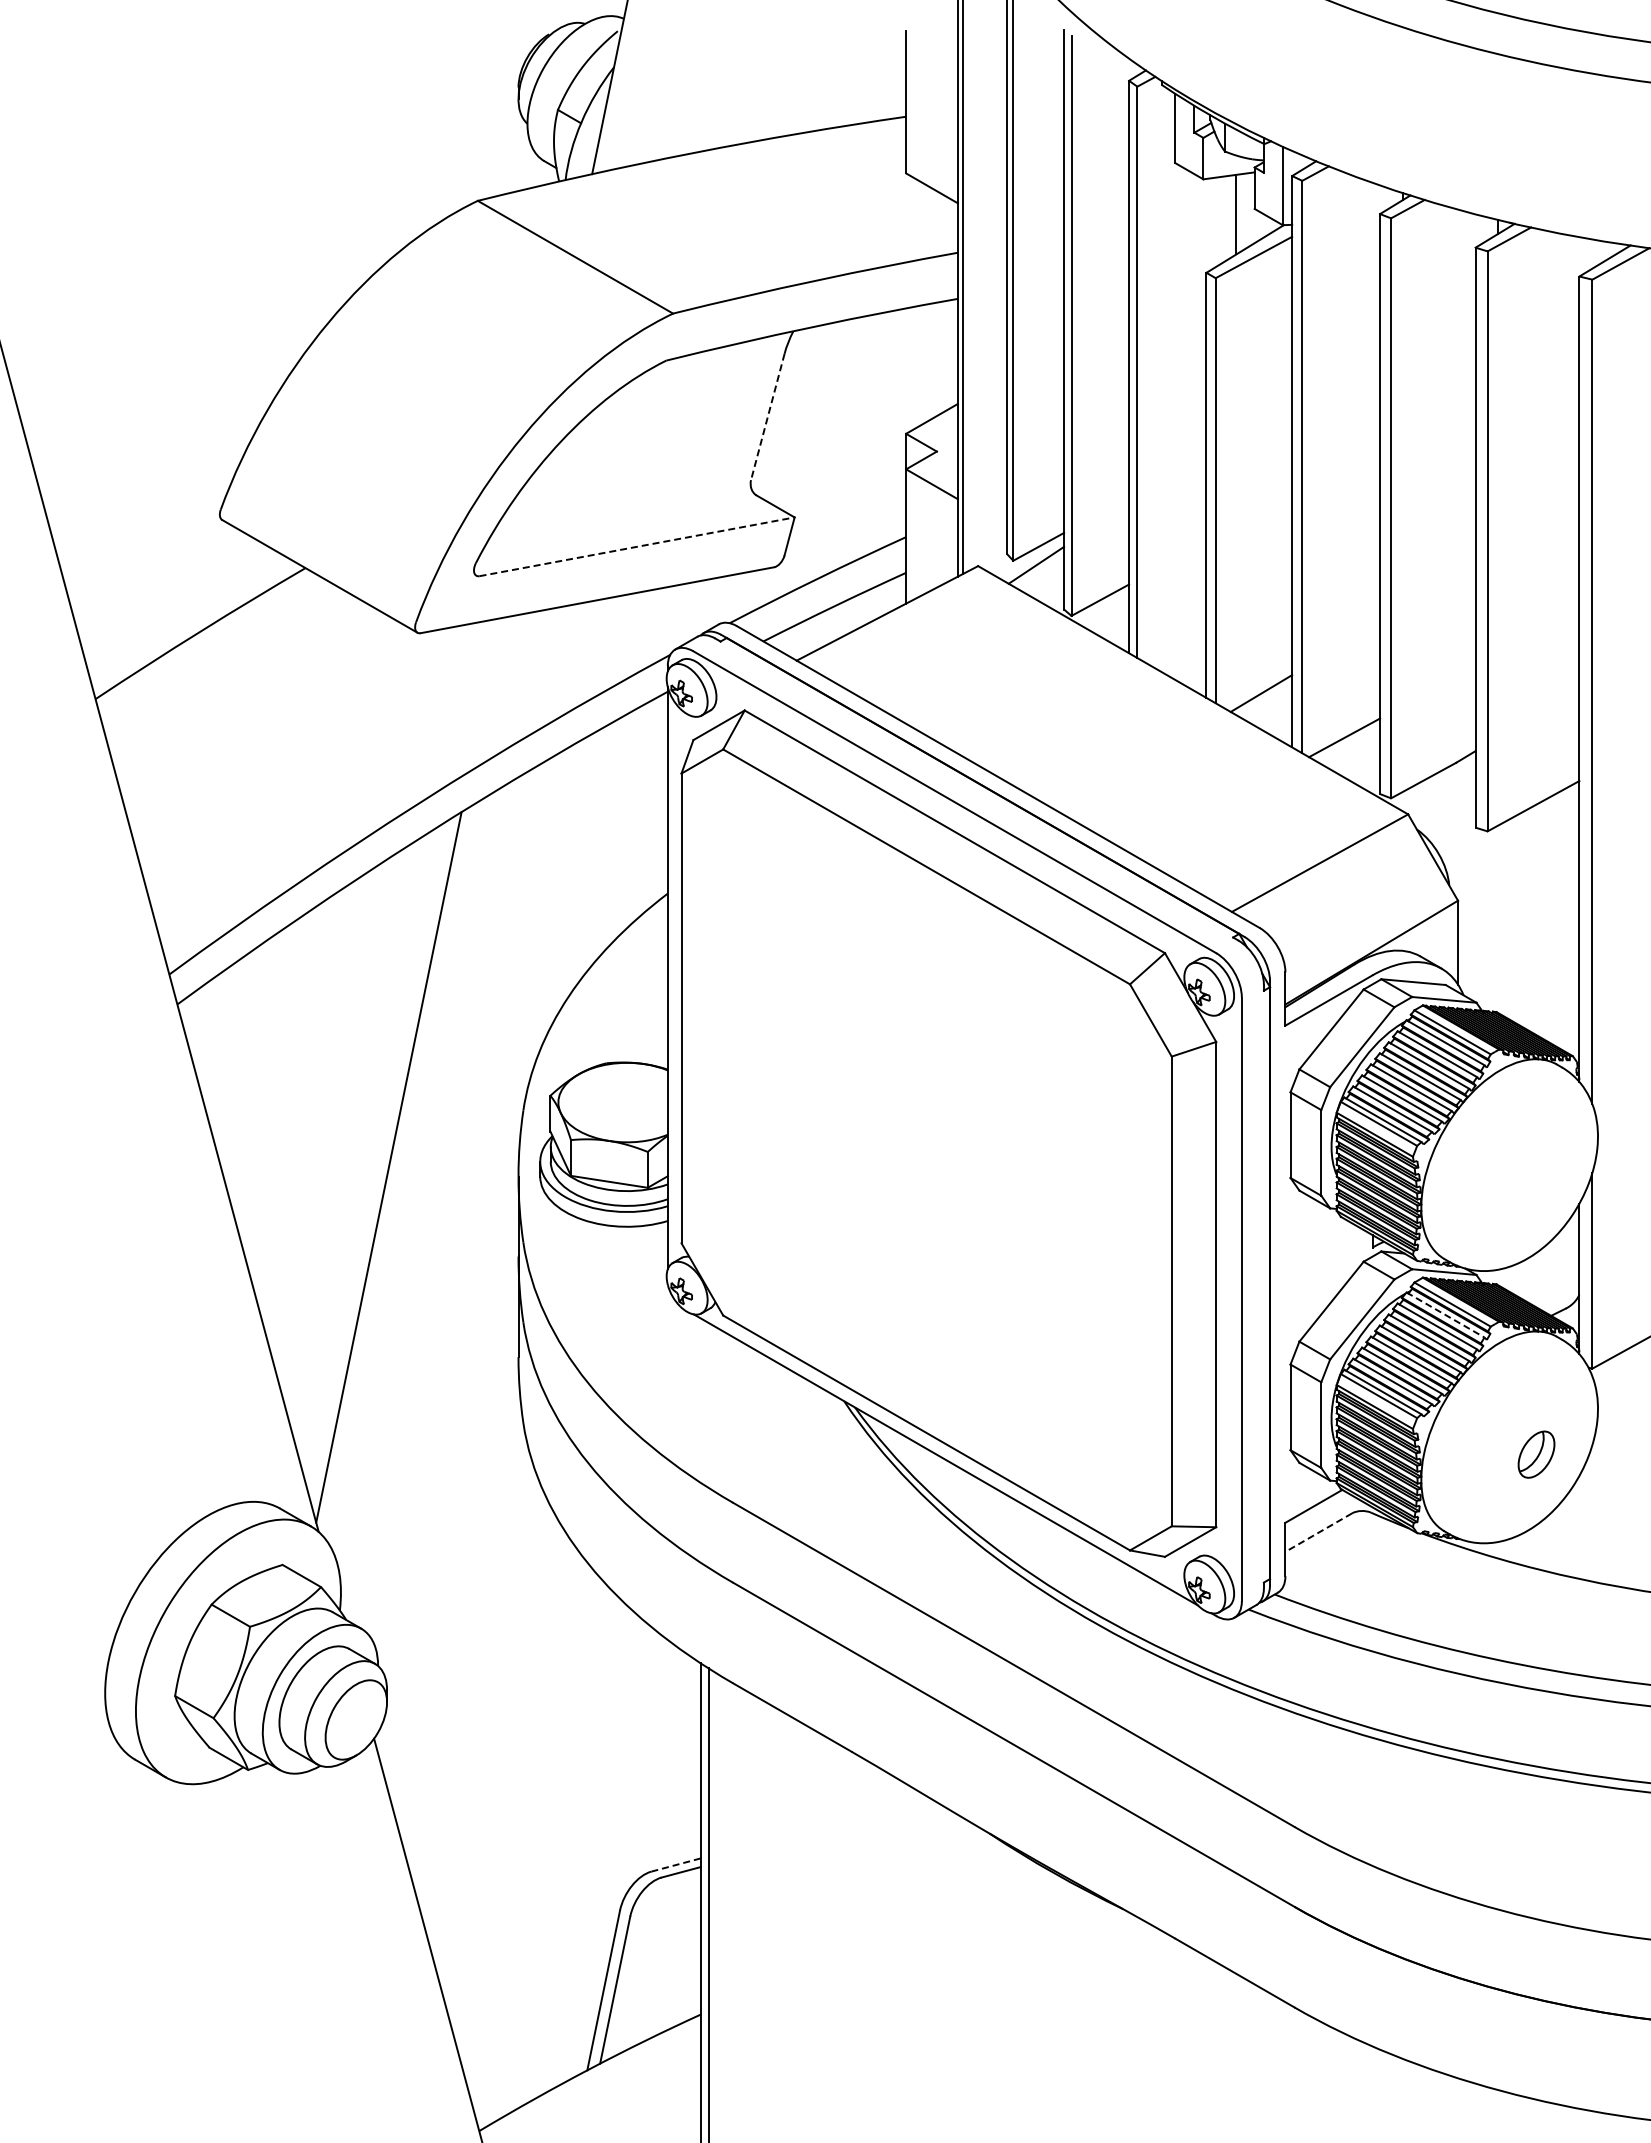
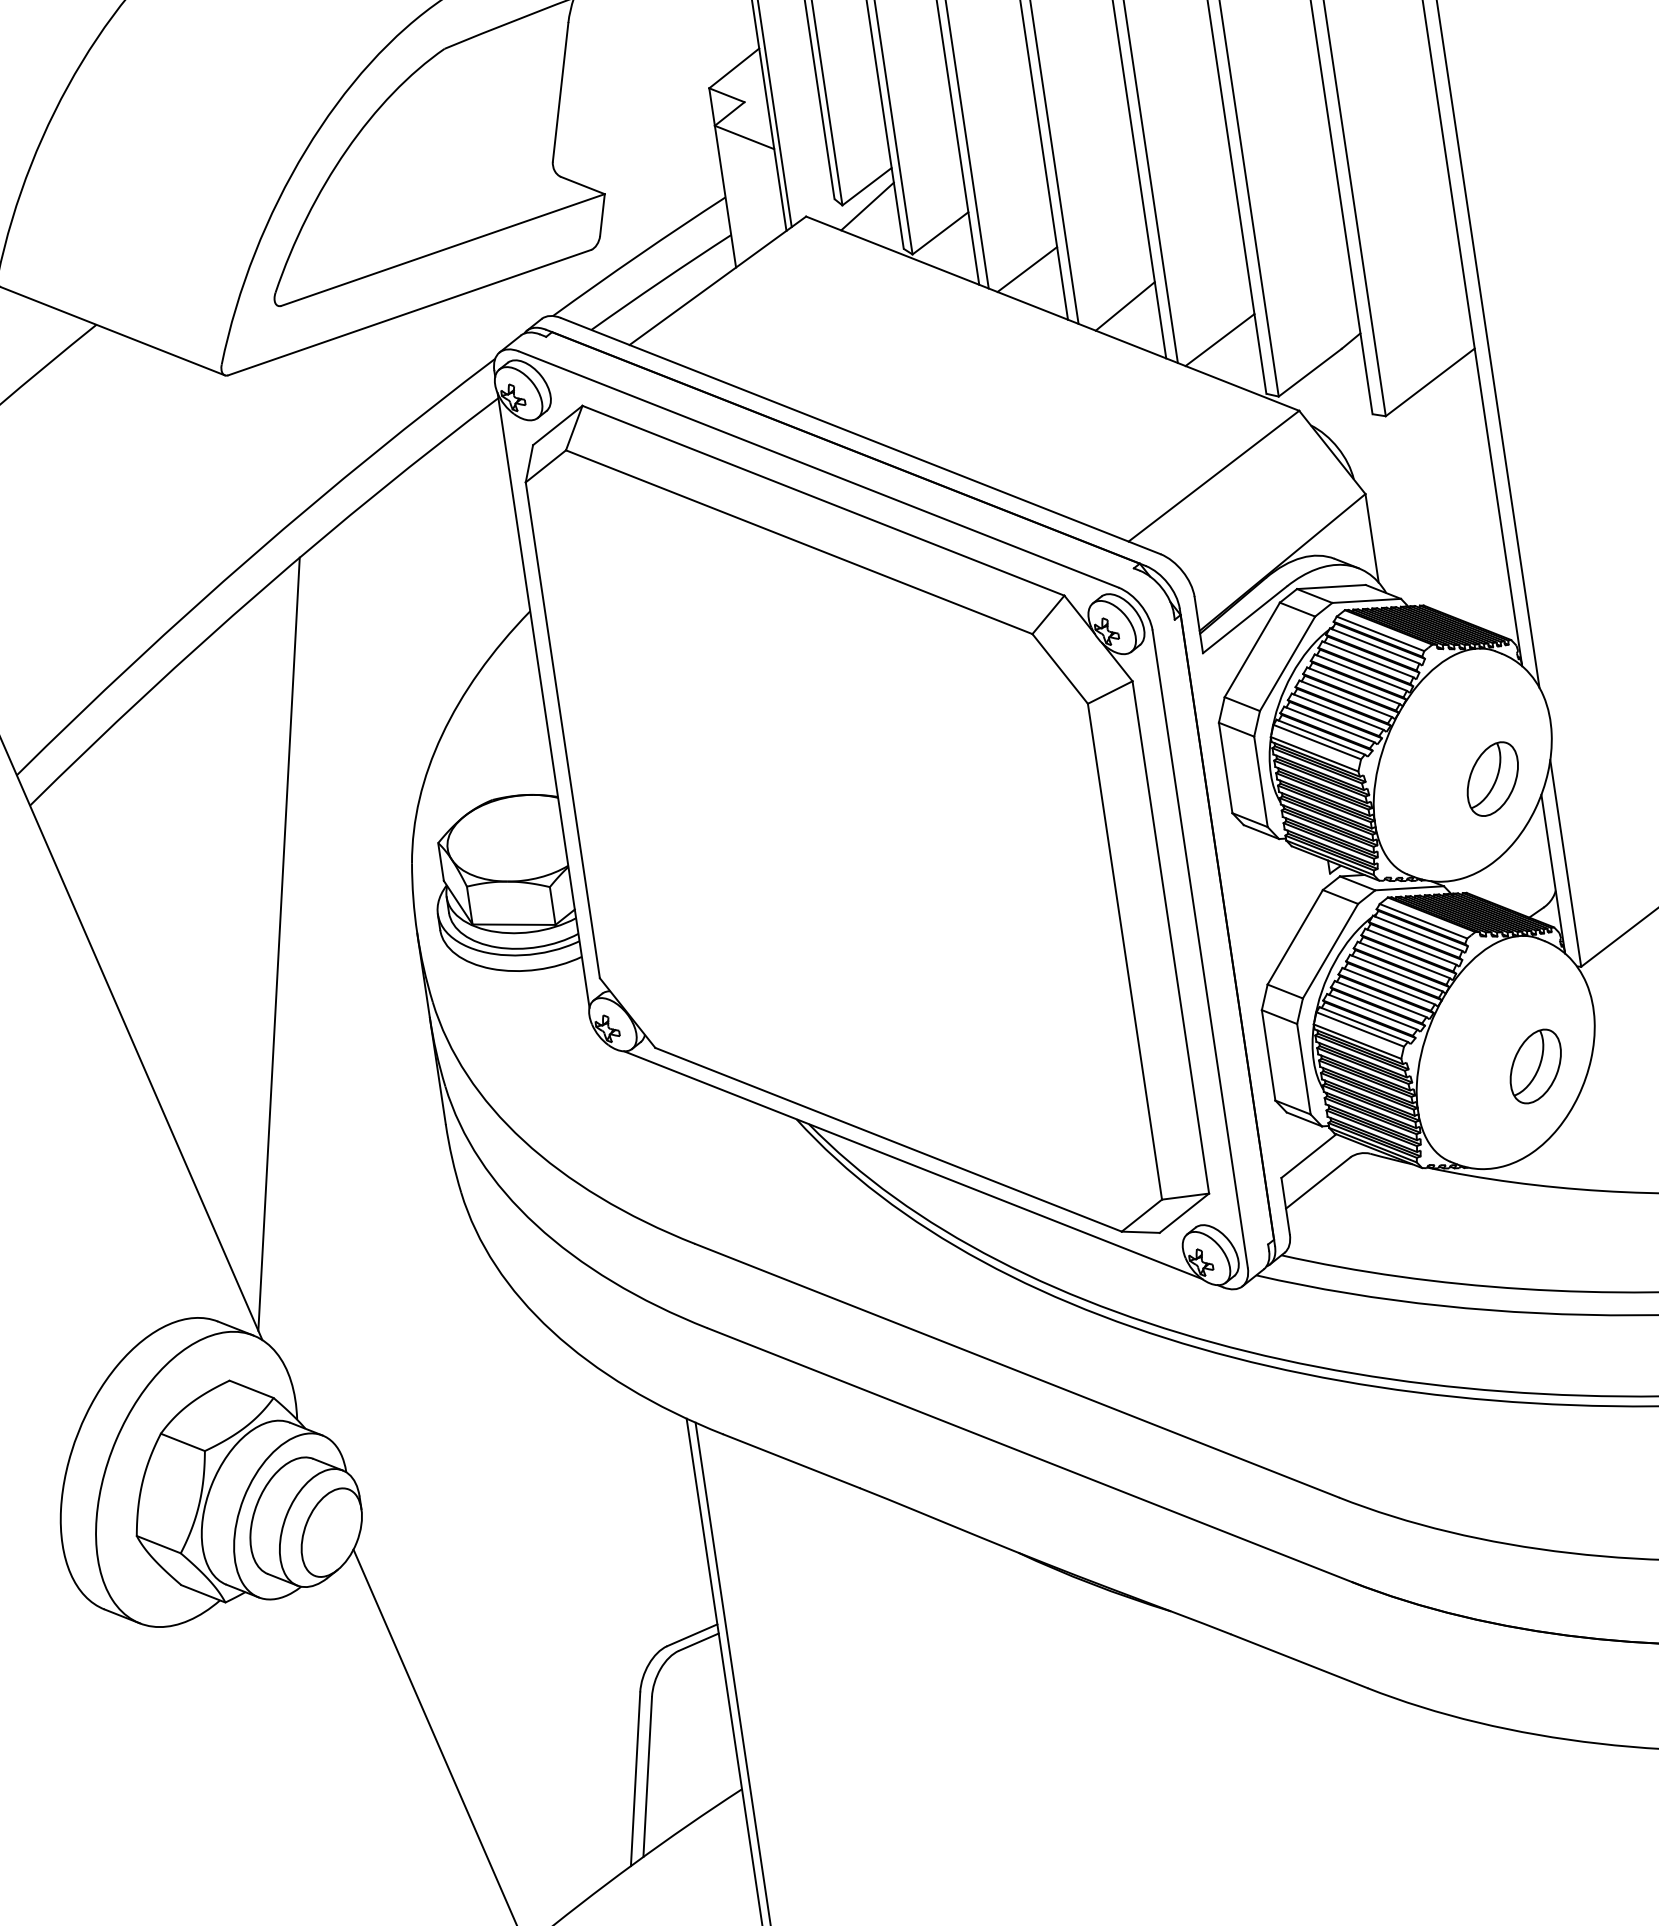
line: (767, 417) -> (560, 92), dashed -> solid
line: (637, 546) -> (443, 249), dashed -> solid
line: (1175, 645) -> (1027, 269), added
part: (1536, 1182) -> (1492, 779), added
line: (1445, 1315) -> (1417, 933), dashed -> solid
part: (1536, 1454) -> (1535, 1066), size x1.43
line: (1318, 1532) -> (1317, 1182), dashed -> solid
line: (676, 1865) -> (692, 1635), dashed -> solid

